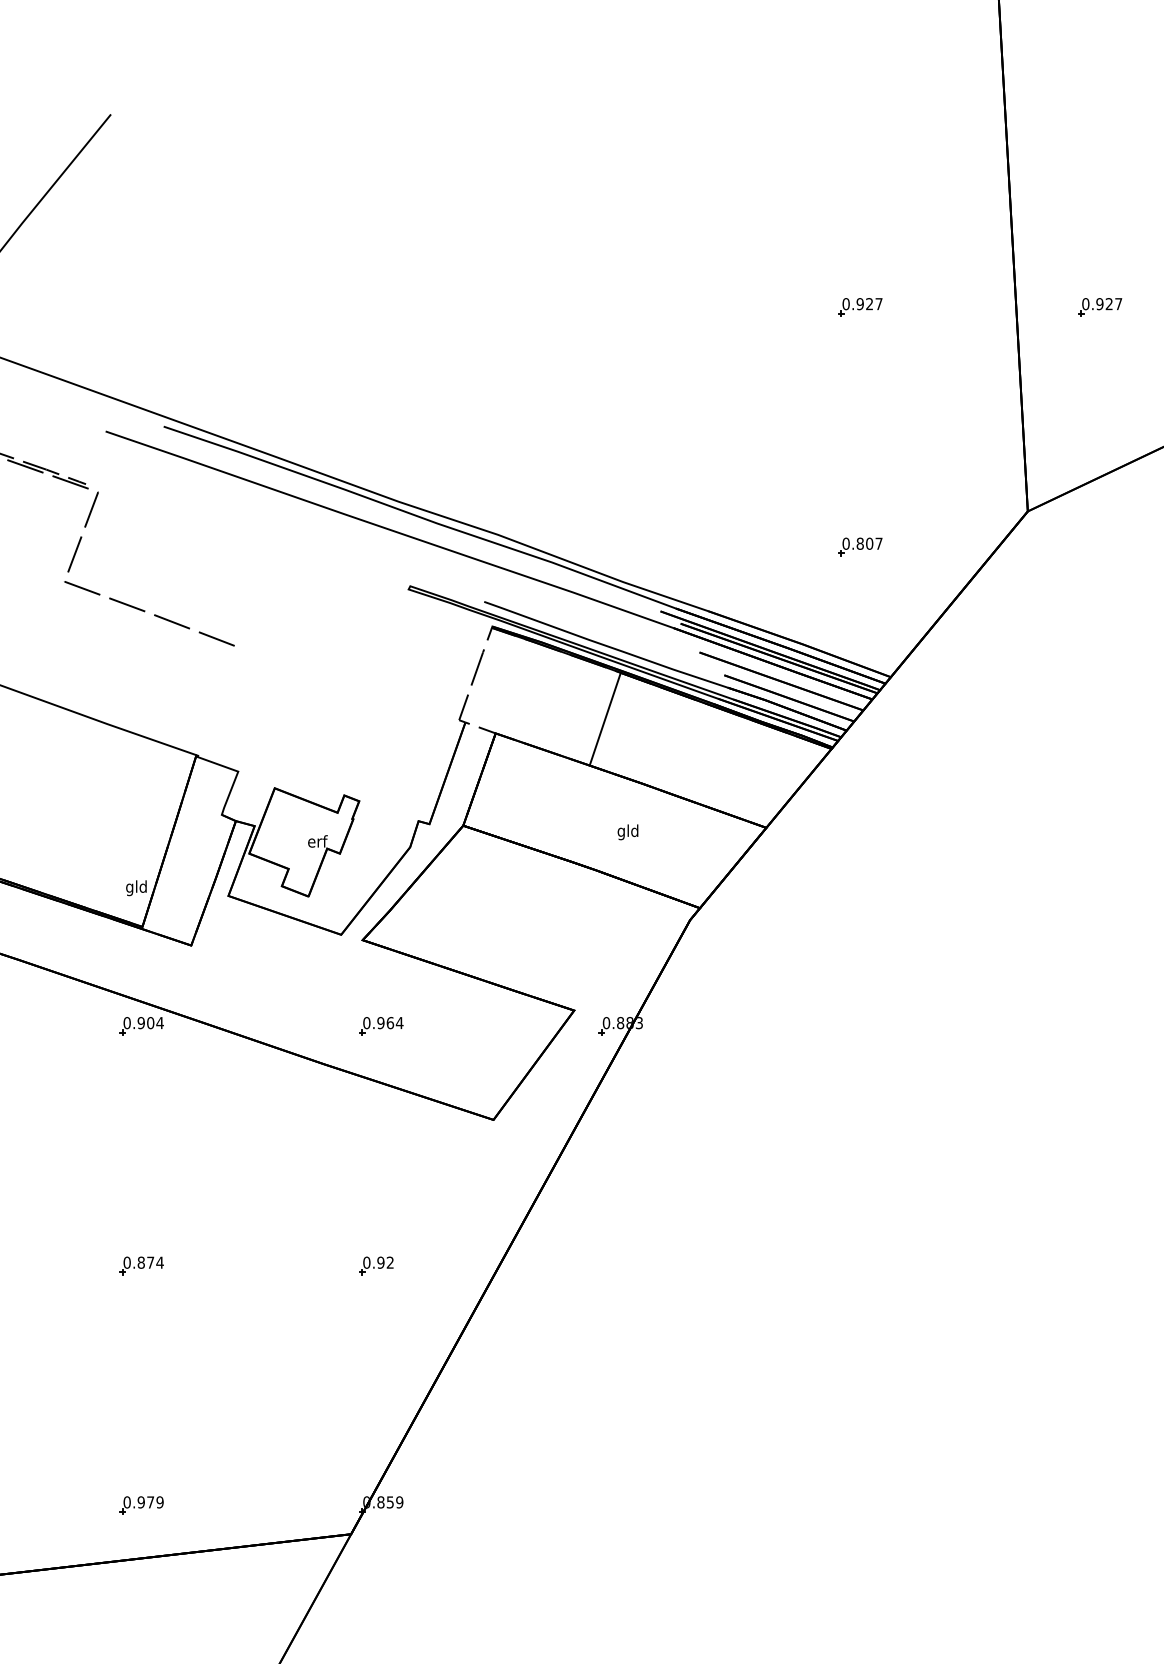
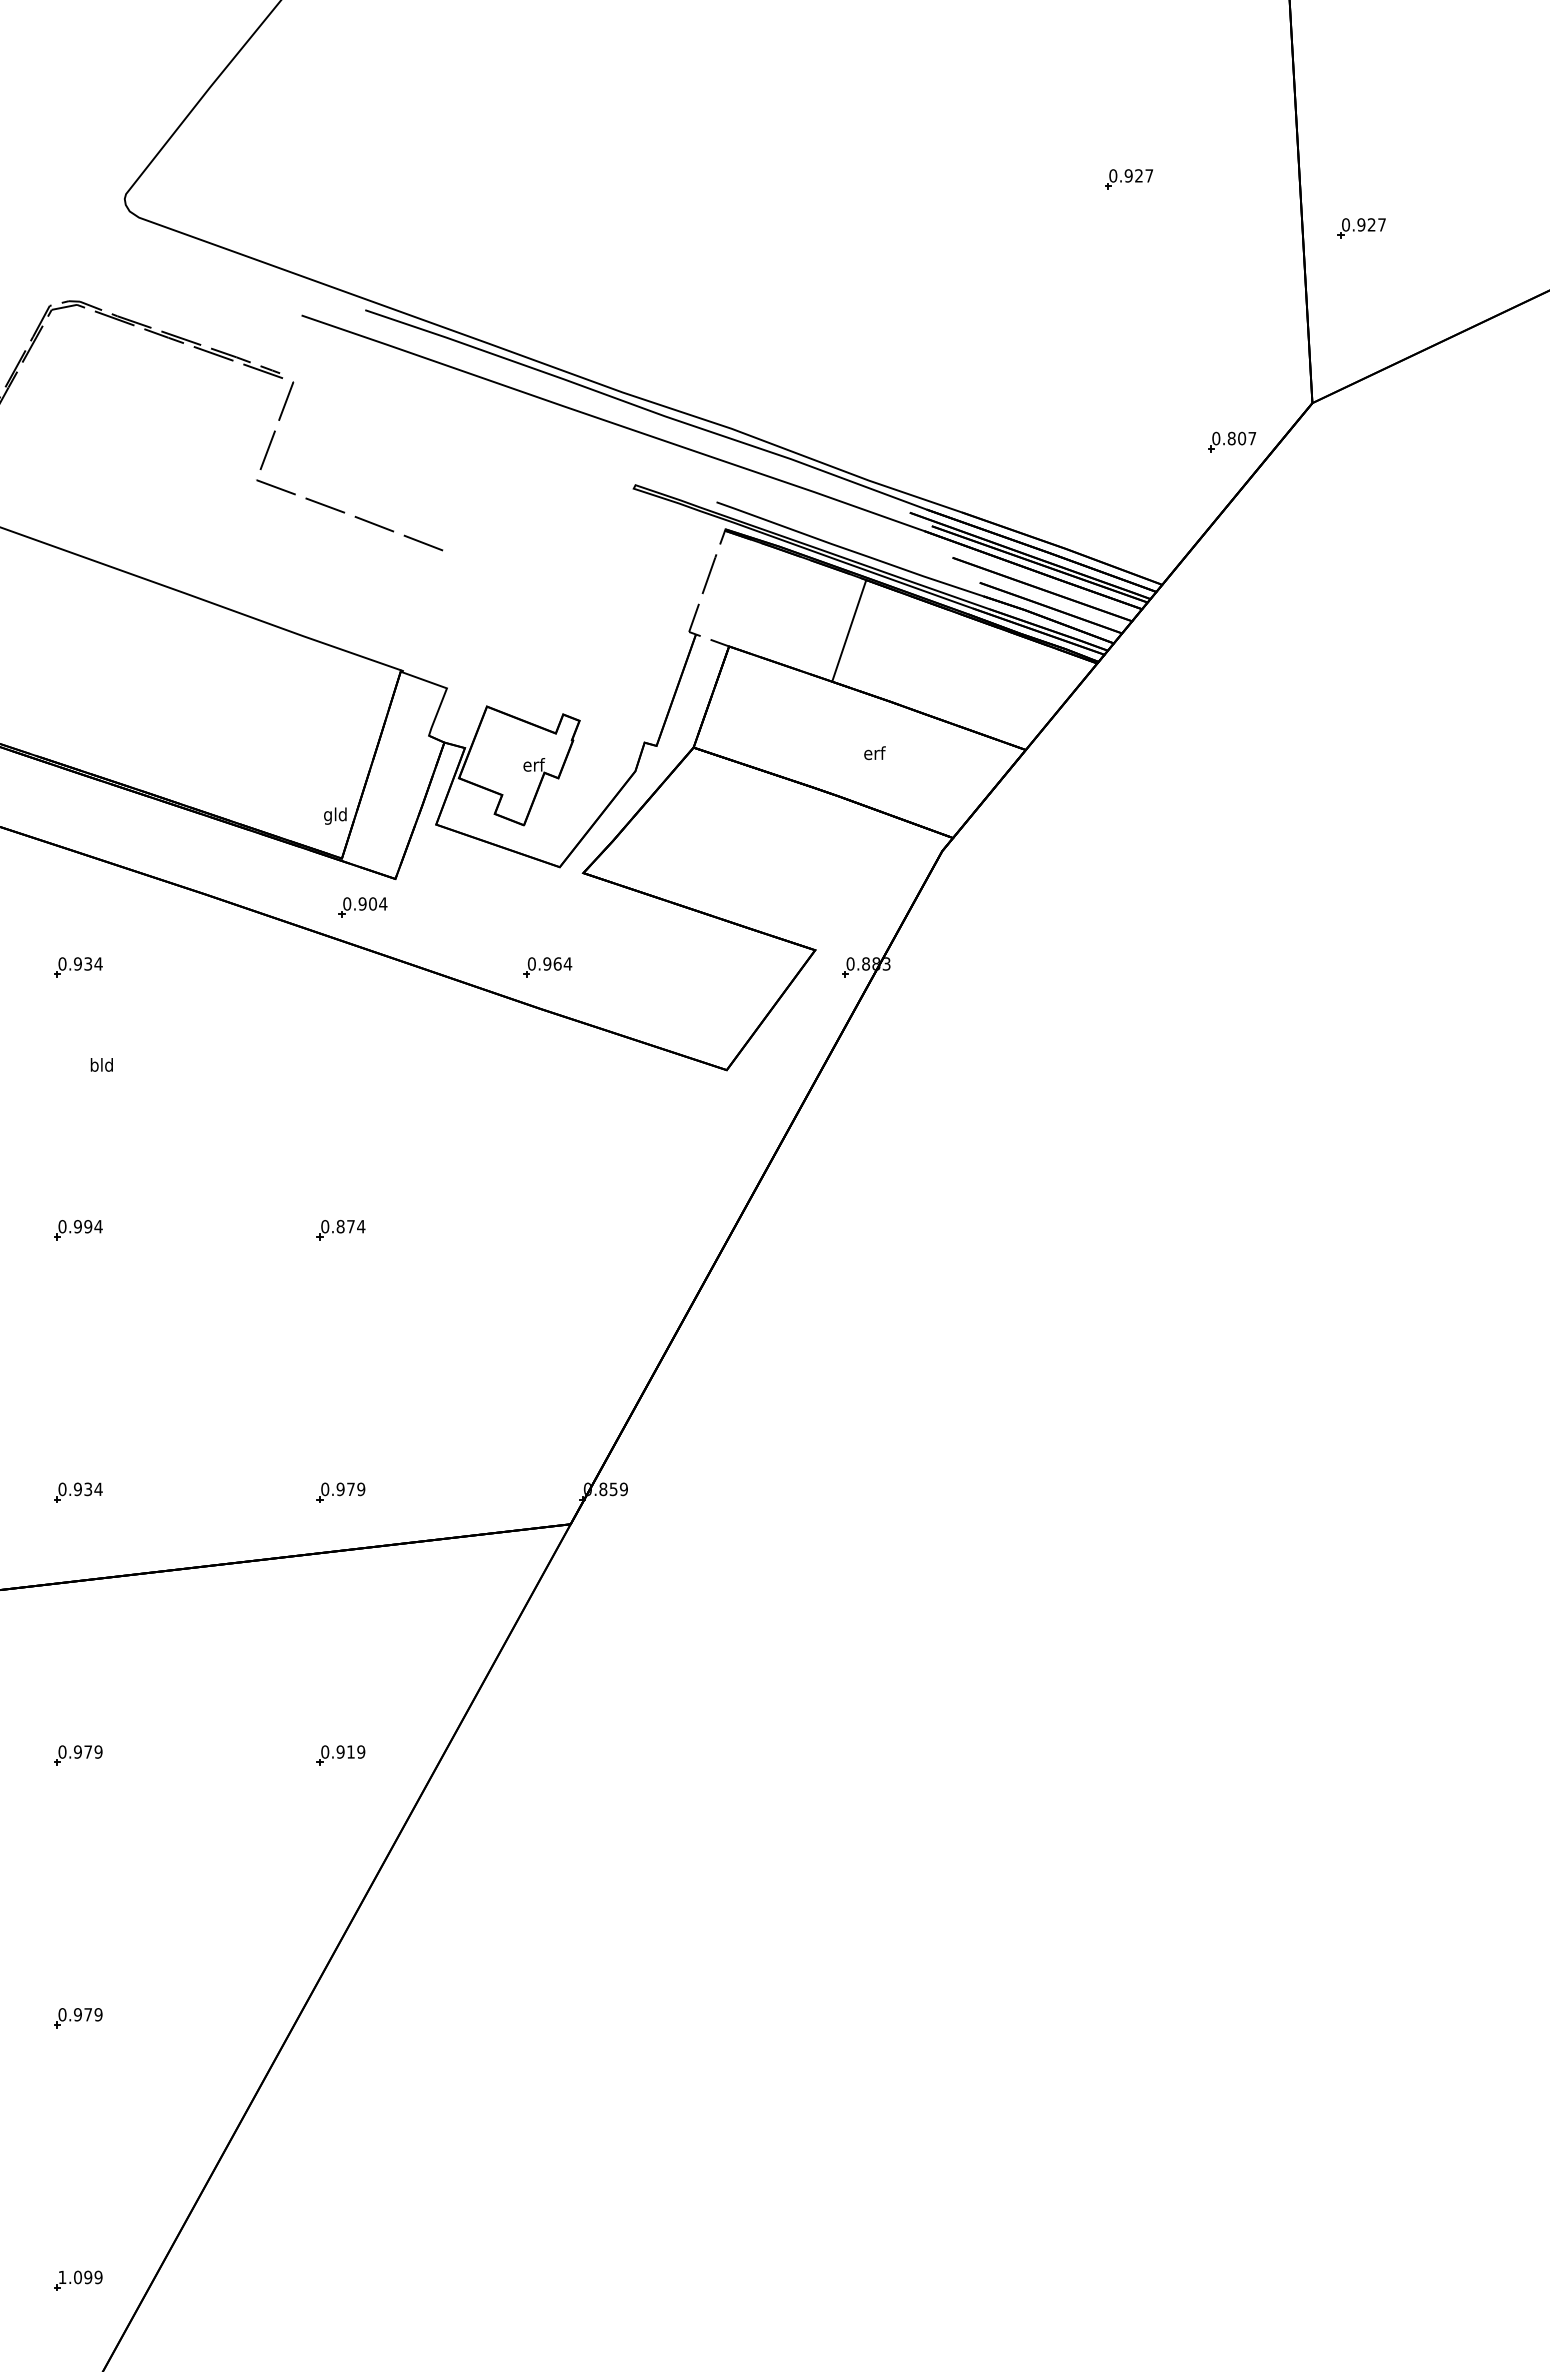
part: (1099, 307) -> (1361, 228), moved
part: (860, 546) -> (1232, 441), moved
text: (627, 831) -> (873, 754), gld -> erf
part: (141, 1026) -> (362, 907), moved
part: (381, 1026) -> (547, 967), moved
part: (376, 1266) -> (598, 1230), removed

